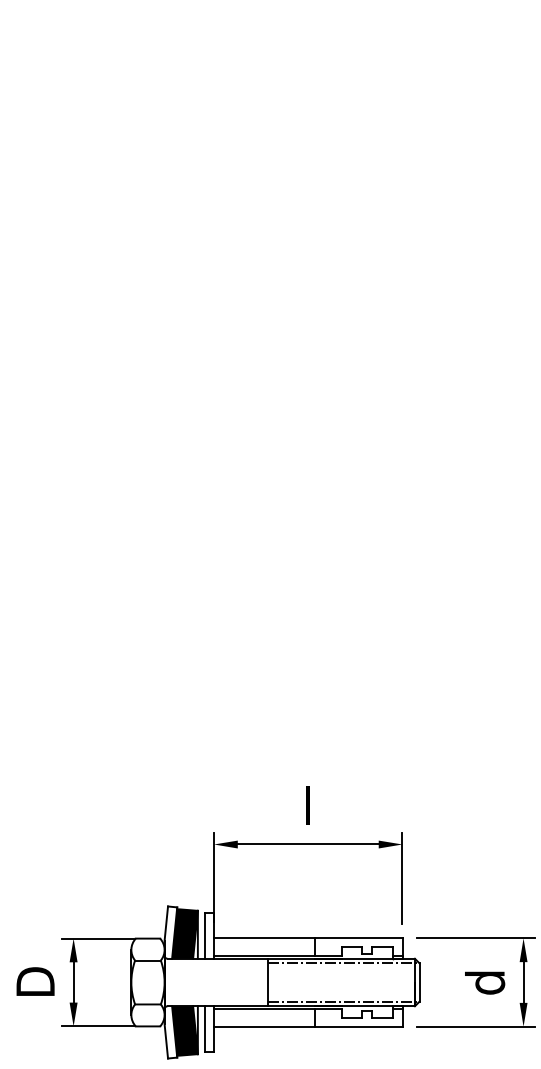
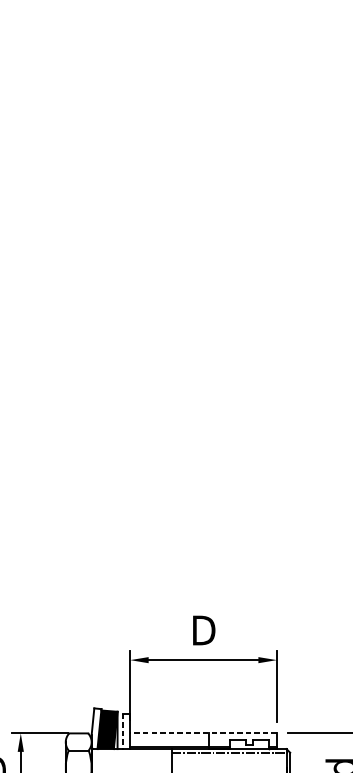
text: (308, 805) -> (203, 629), l -> D
line: (205, 936) -> (123, 731), solid -> dashed
line: (307, 938) -> (202, 733), solid -> dashed

